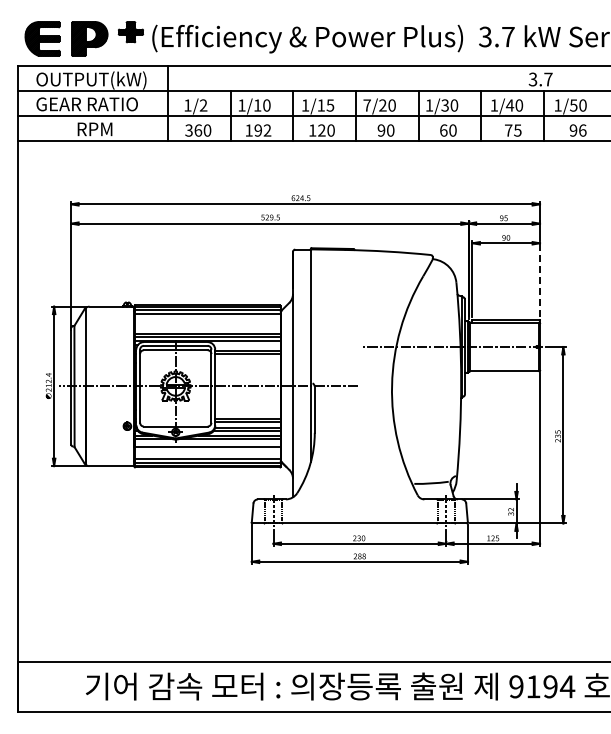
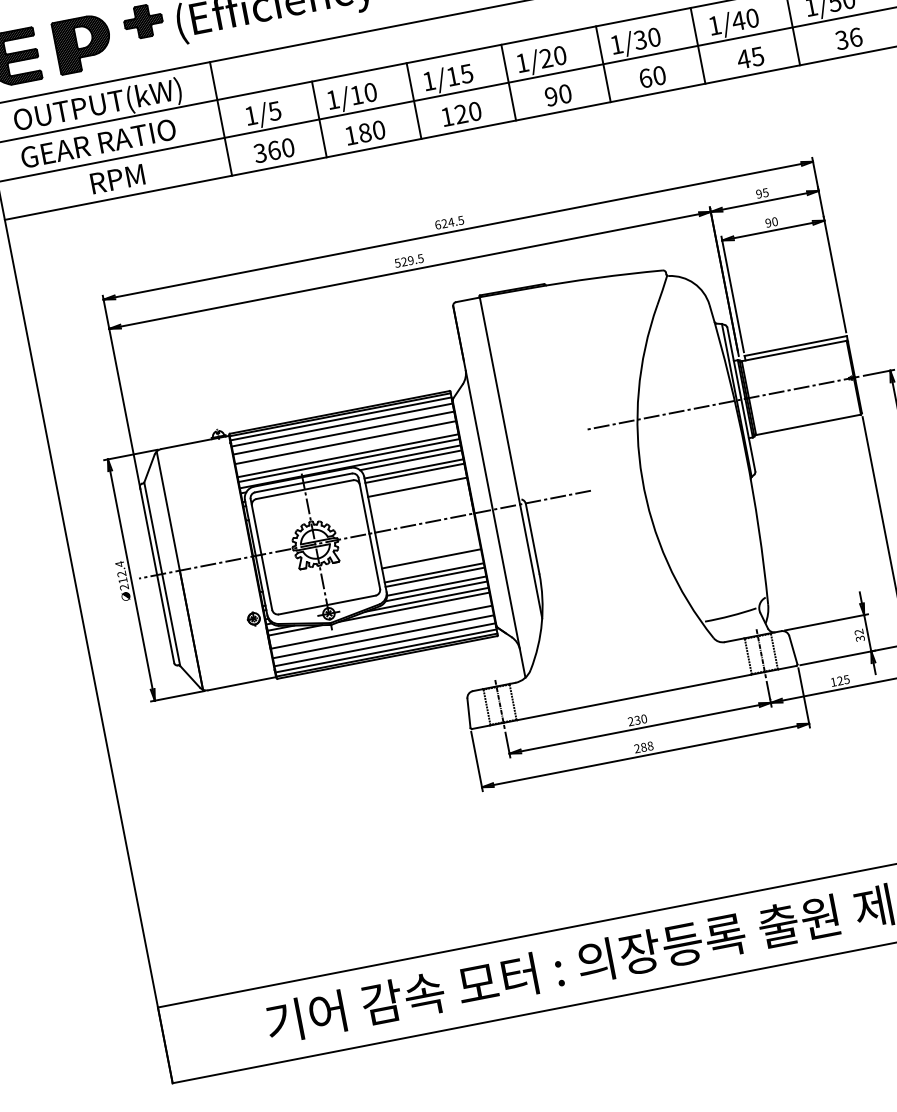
text: (203, 105) -> (274, 111), 1/2 -> 1/5
text: (366, 105) -> (521, 63), 7/20 -> 1/20
text: (262, 130) -> (371, 131), 192 -> 180
text: (508, 130) -> (743, 59), 75 -> 45
text: (573, 130) -> (841, 40), 96 -> 36
line: (540, 278) -> (835, 273), dashed -> solid
line: (207, 319) -> (343, 433), added
line: (207, 325) -> (345, 442), added
line: (246, 344) -> (410, 460), added
line: (247, 362) -> (416, 487), added
line: (247, 410) -> (431, 559), added
line: (207, 453) -> (383, 636), added

